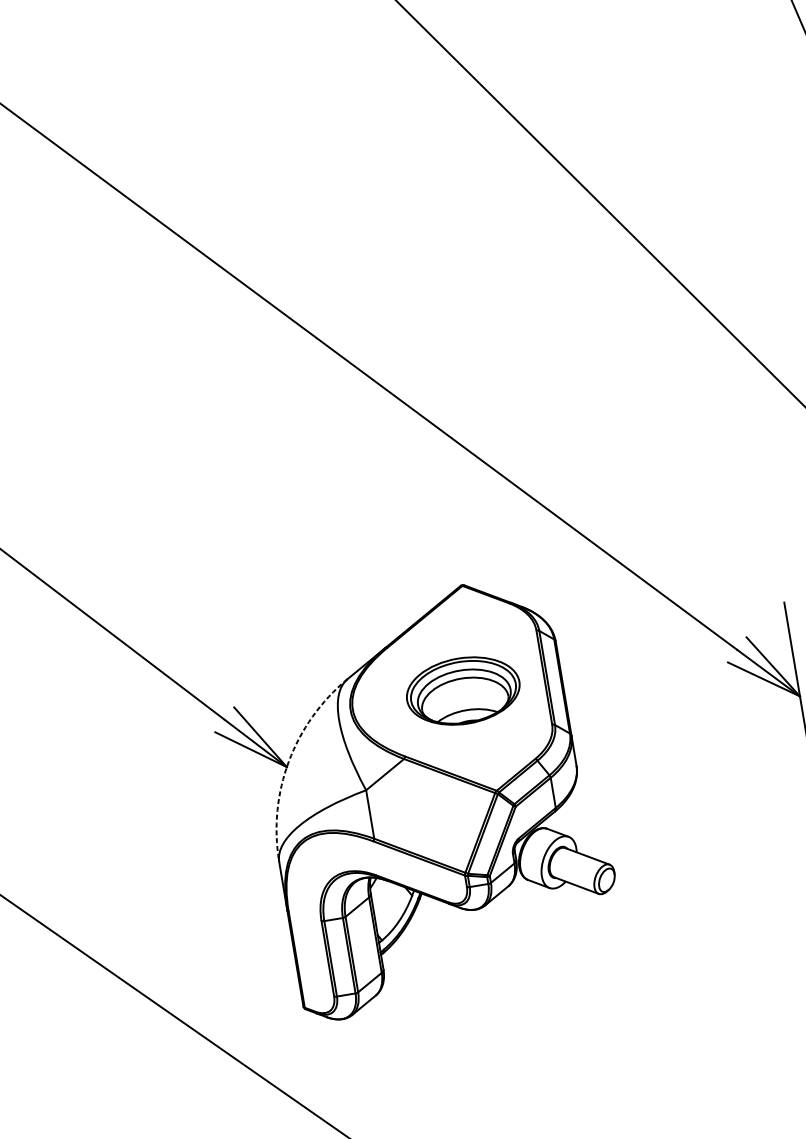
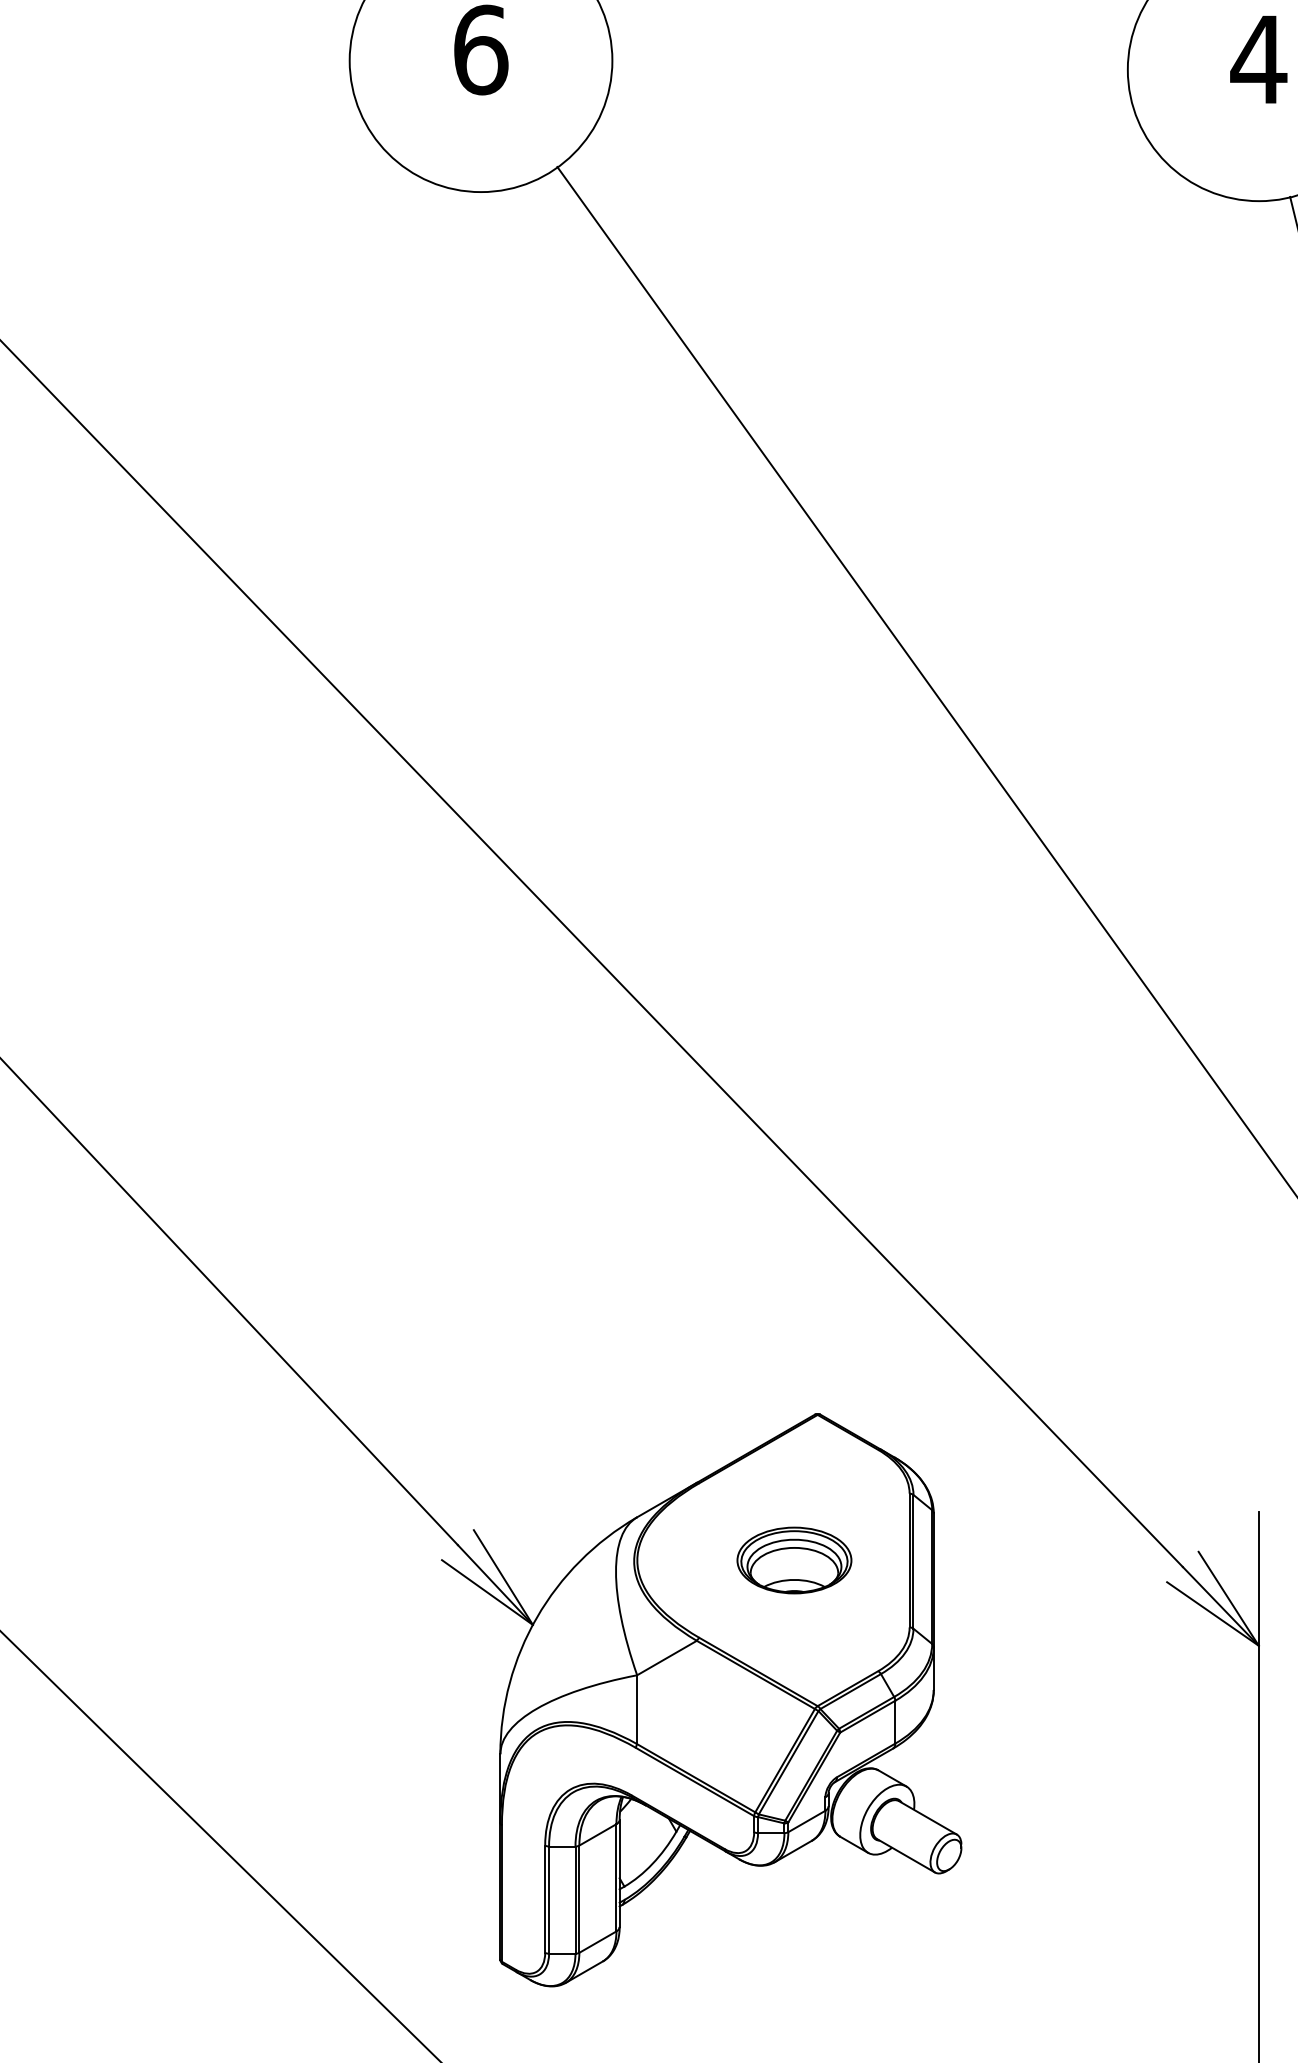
part: (463, 691) -> (794, 1560), size x0.71
arc: (289, 761) -> (537, 1617), dashed -> solid

